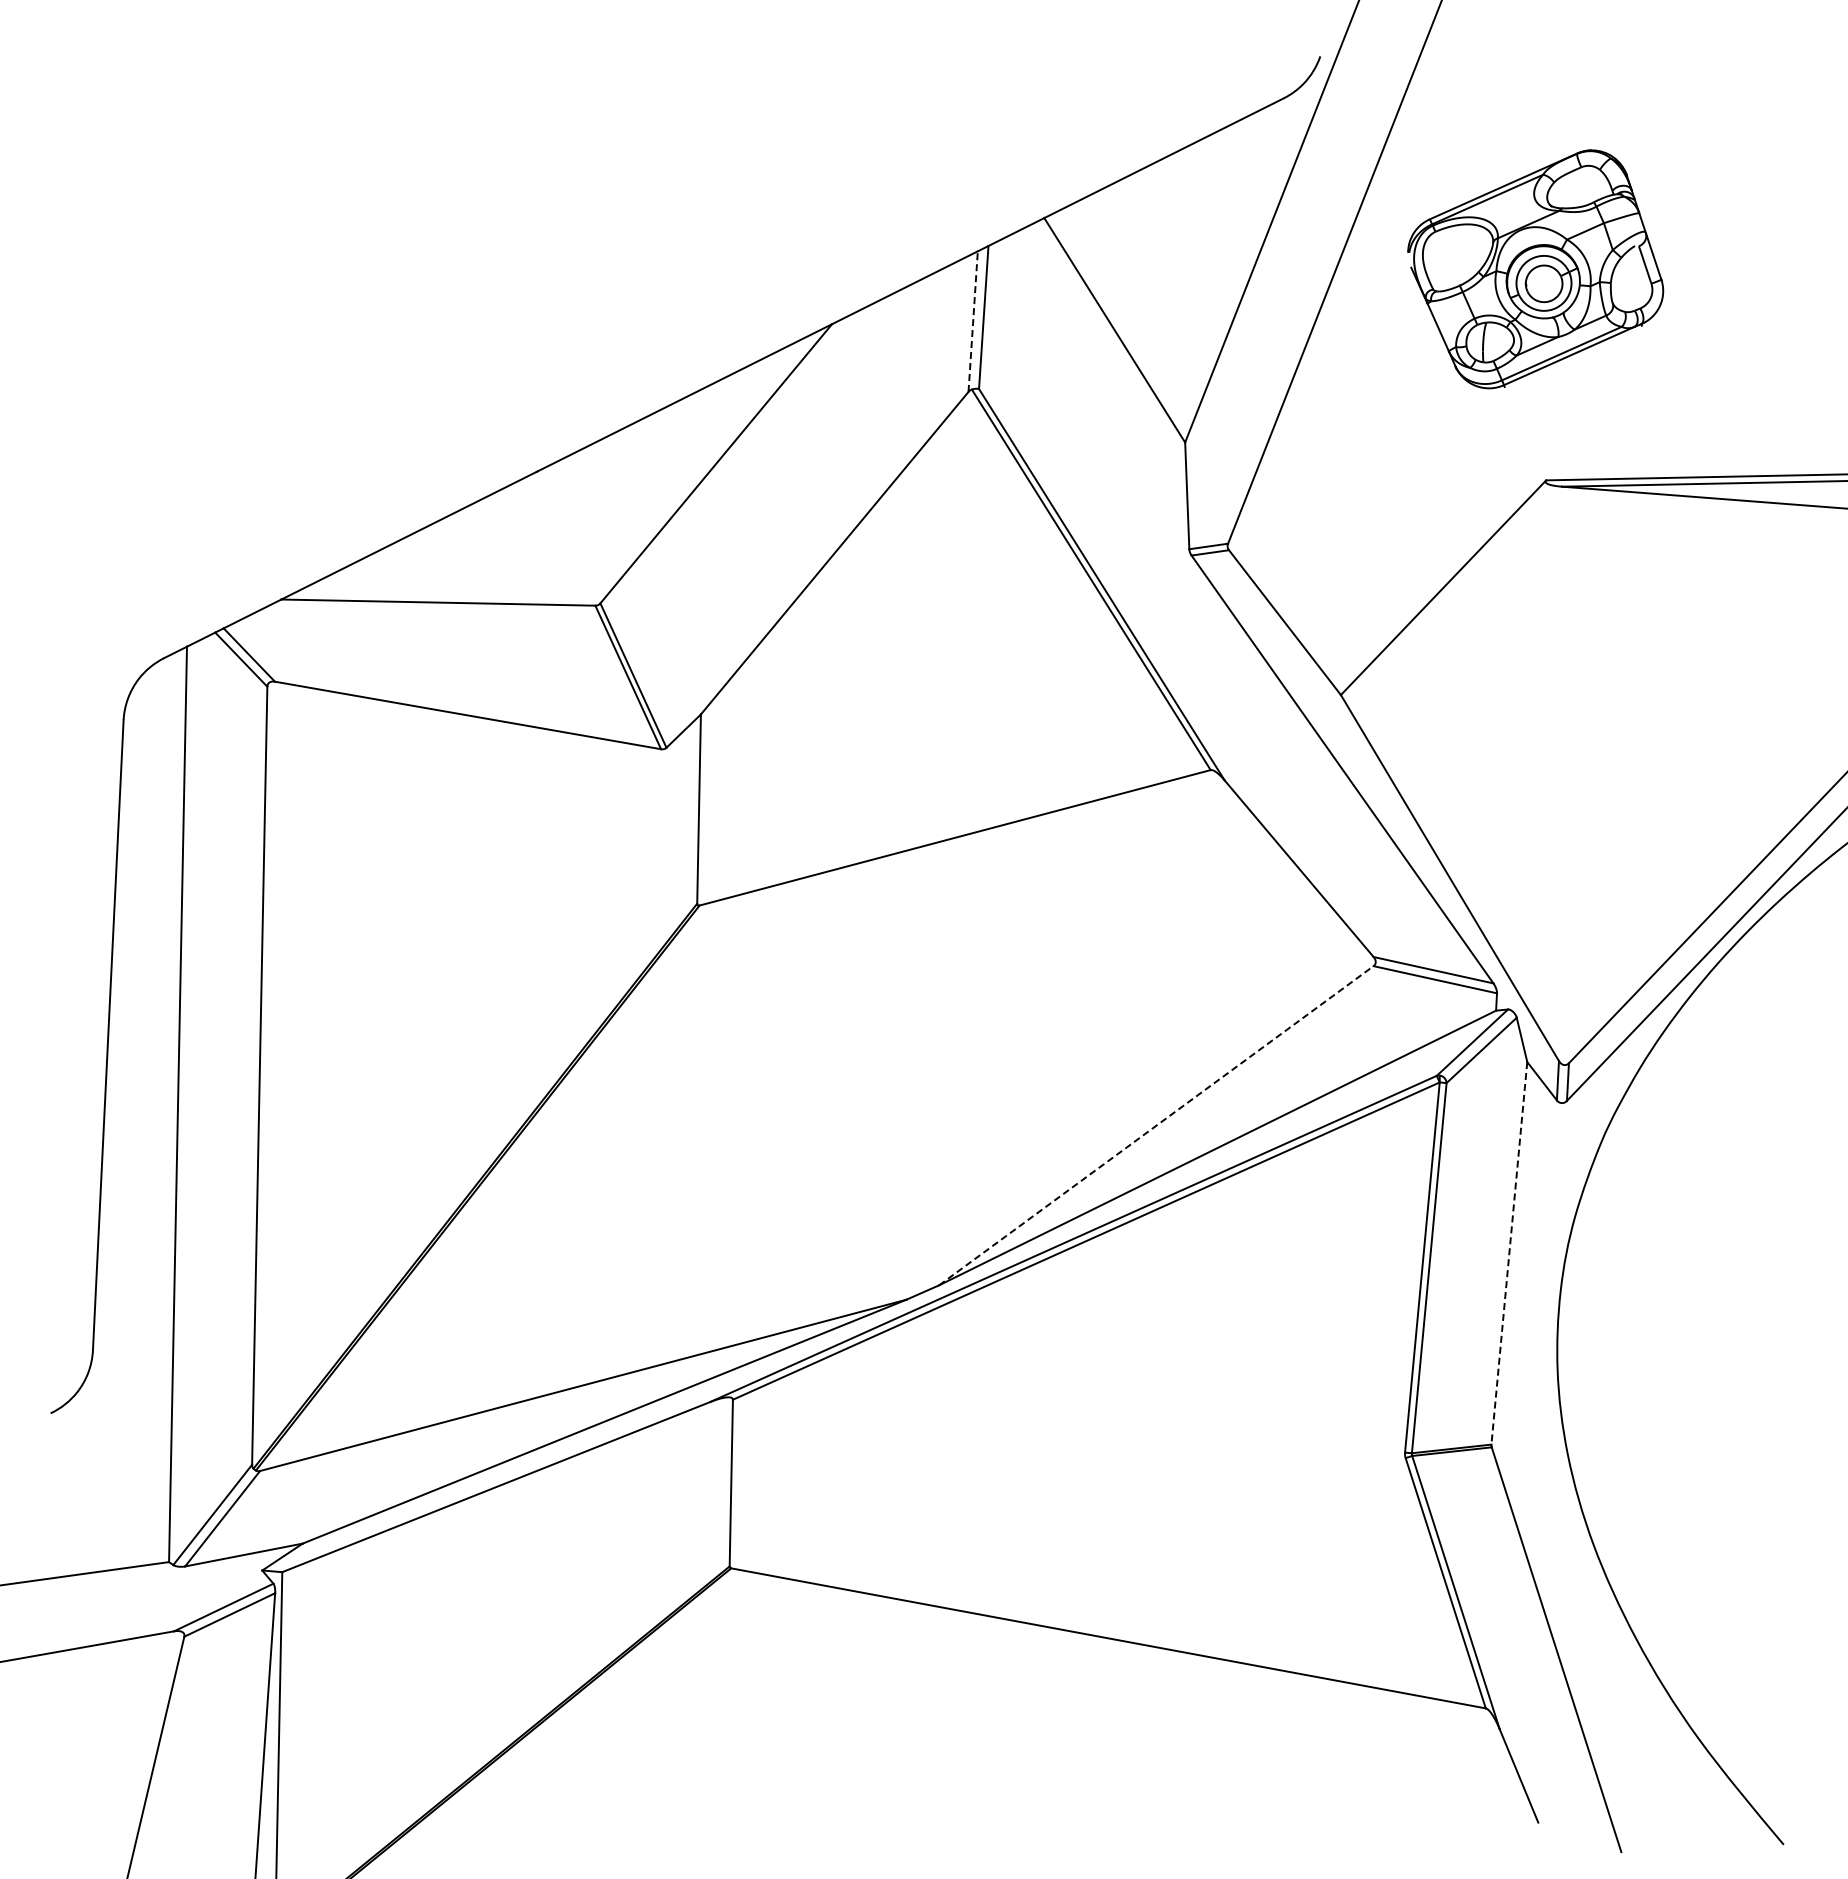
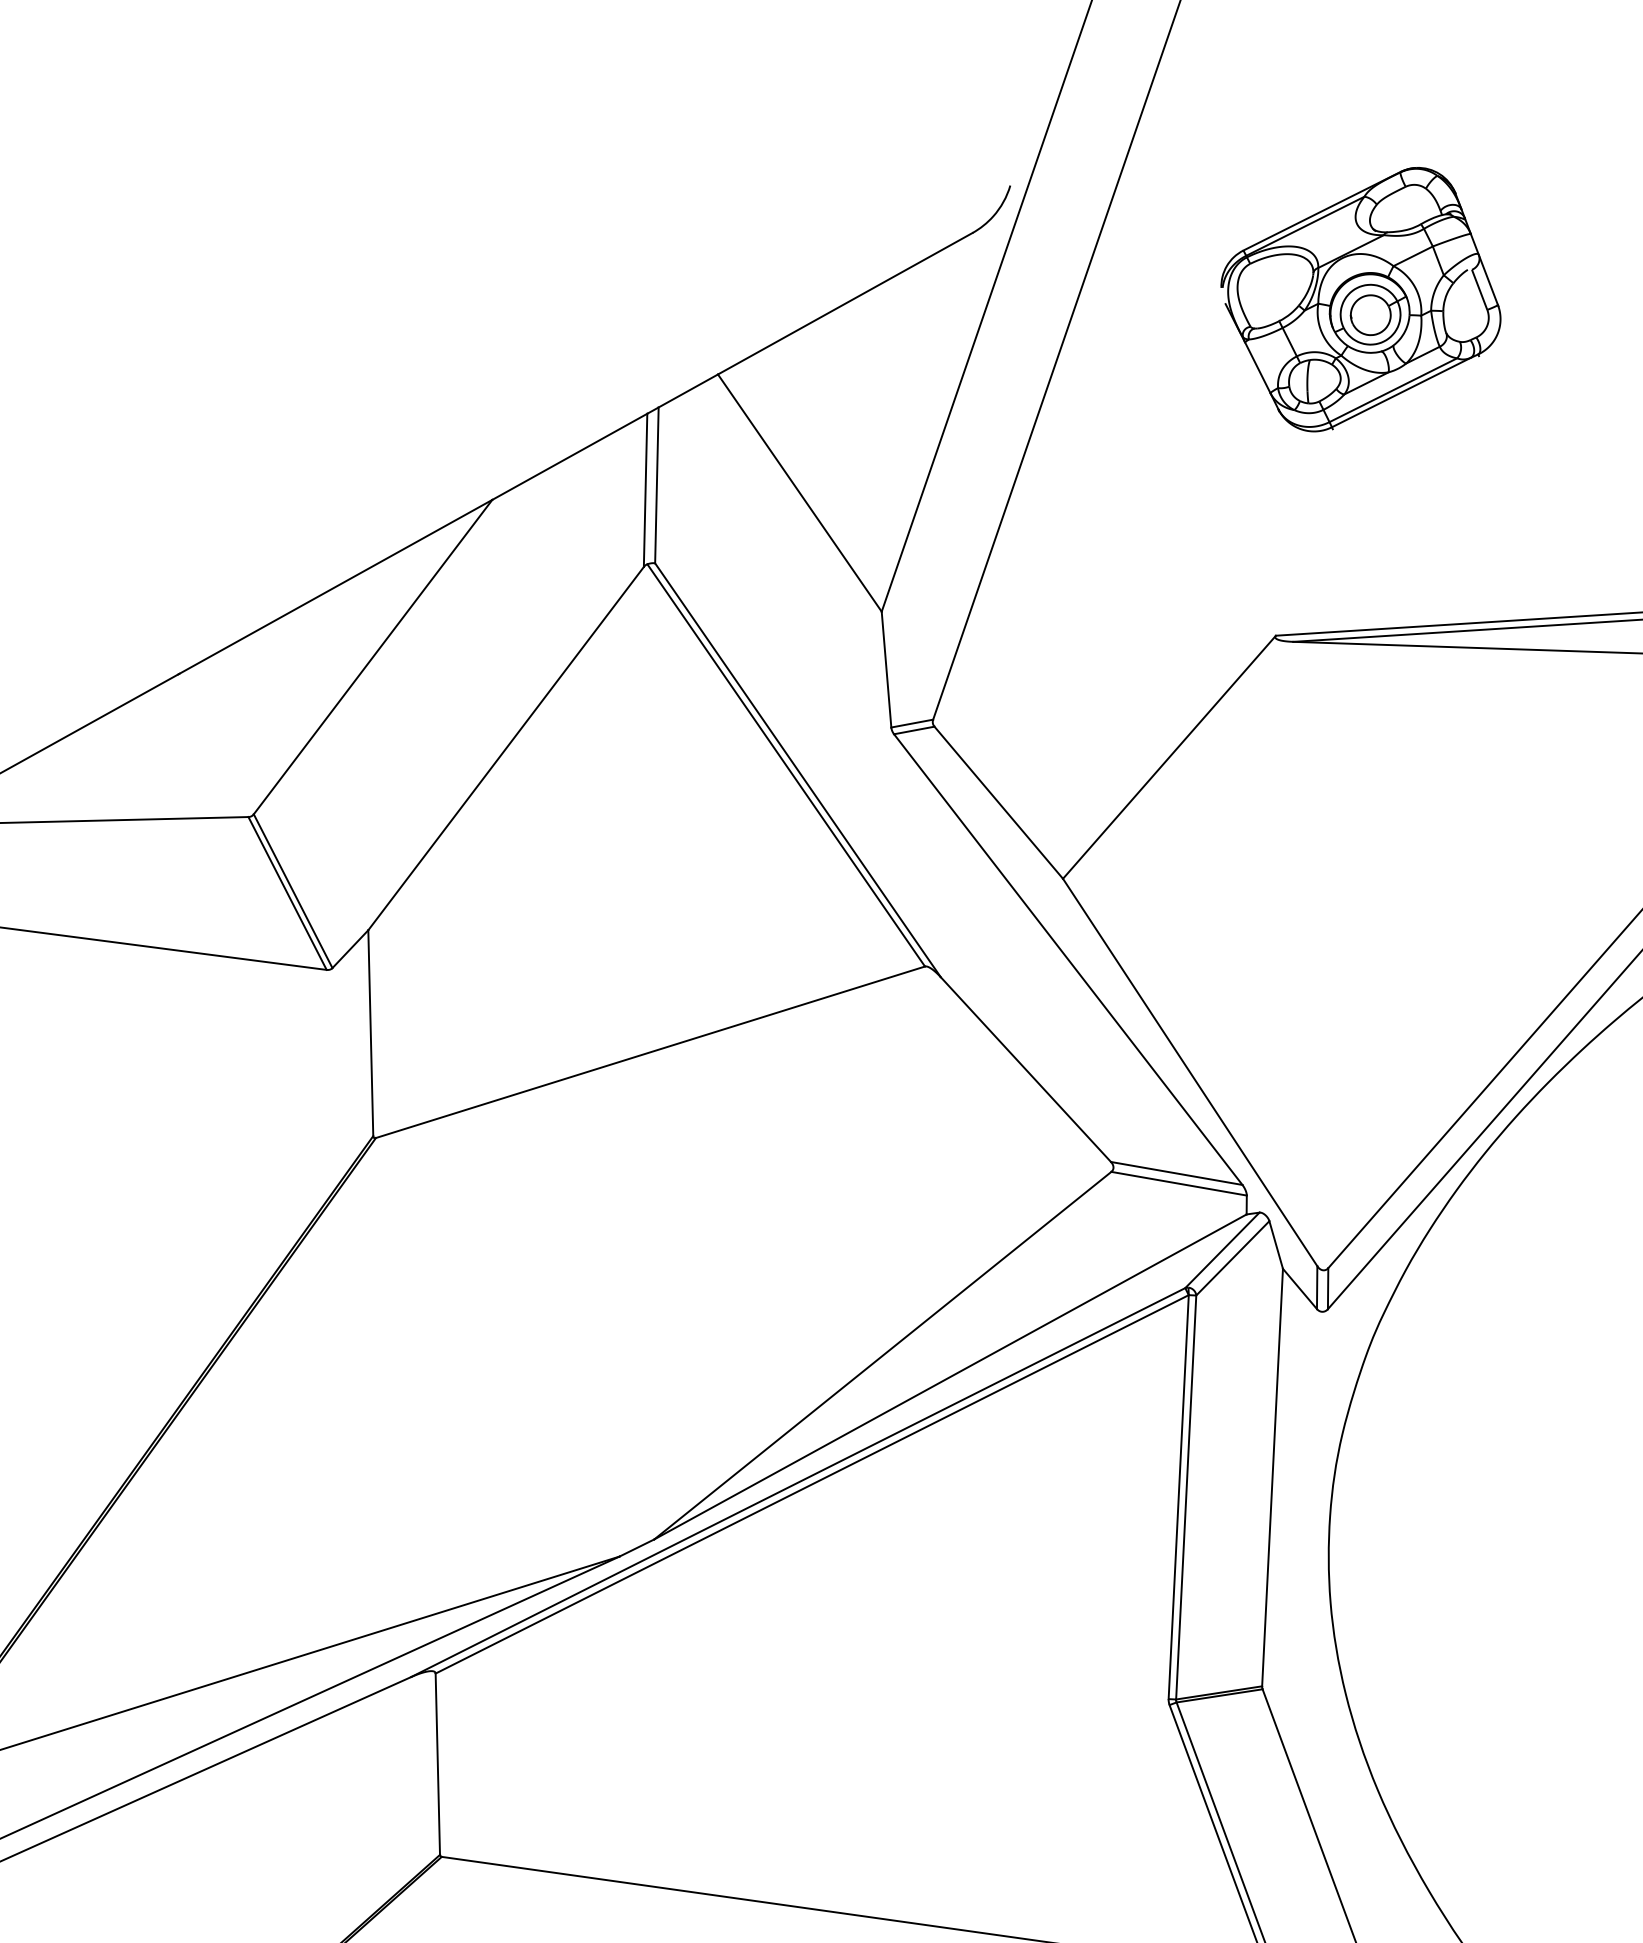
part: (1535, 269) -> (1360, 300), moved
line: (973, 321) -> (645, 490), dashed -> solid
line: (1156, 1125) -> (882, 1355), dashed -> solid
line: (1509, 1253) -> (1272, 1477), dashed -> solid

